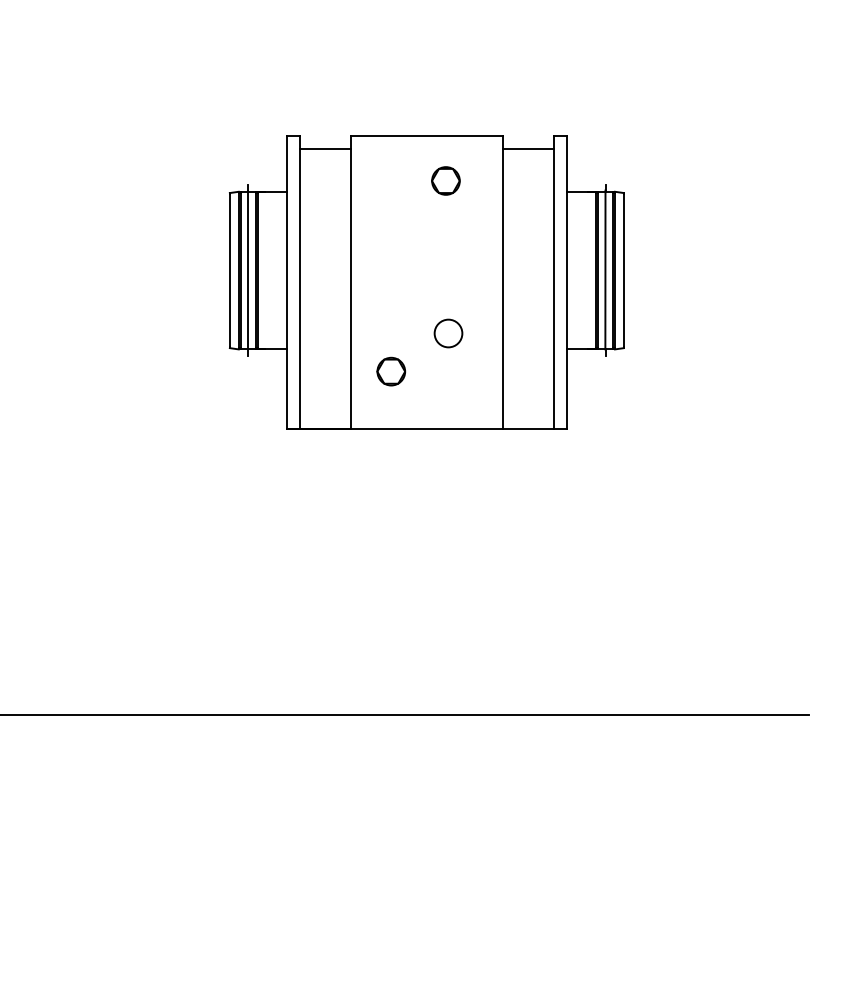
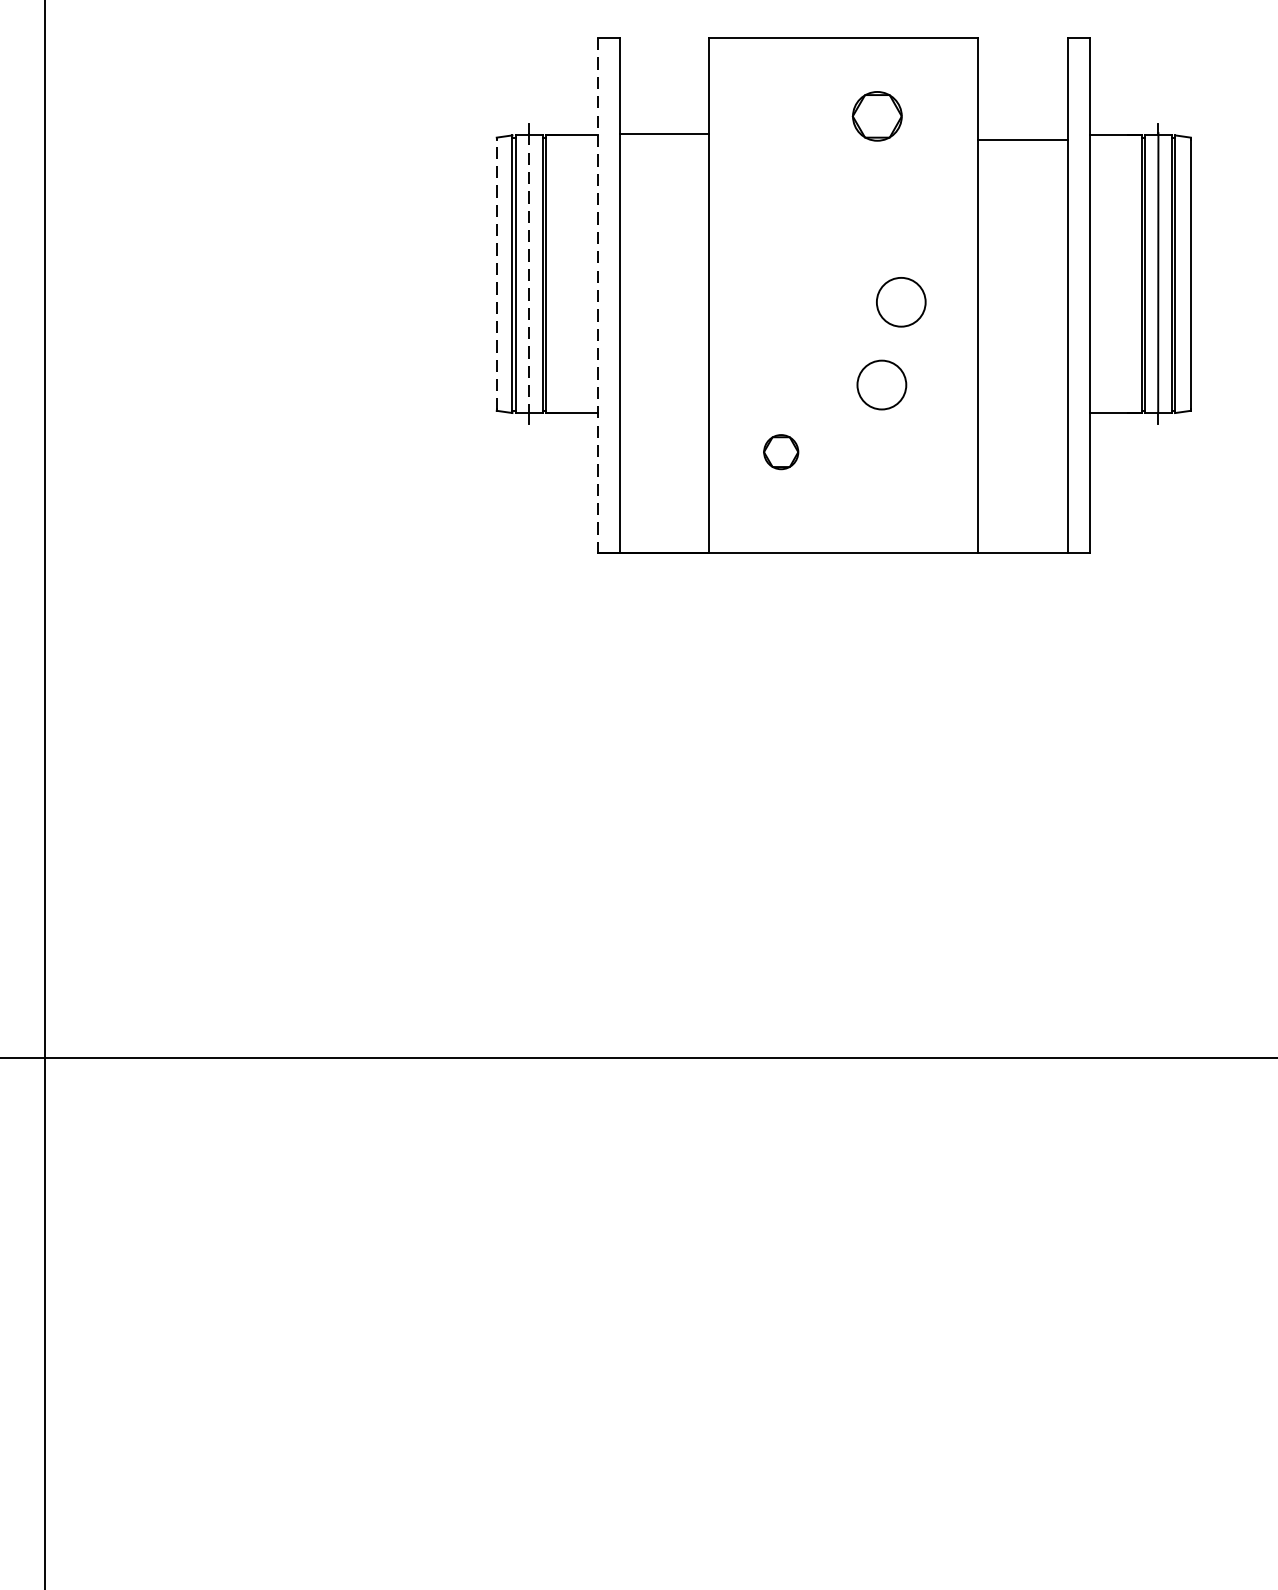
line: (324, 149) -> (663, 134), moved
line: (528, 149) -> (1022, 140), moved
line: (229, 270) -> (496, 274), solid -> dashed
line: (248, 270) -> (529, 274), solid -> dashed
line: (287, 283) -> (598, 296), solid -> dashed
circle: (459, 286) -> (901, 302), added
part: (391, 371) -> (781, 451), size x0.7

